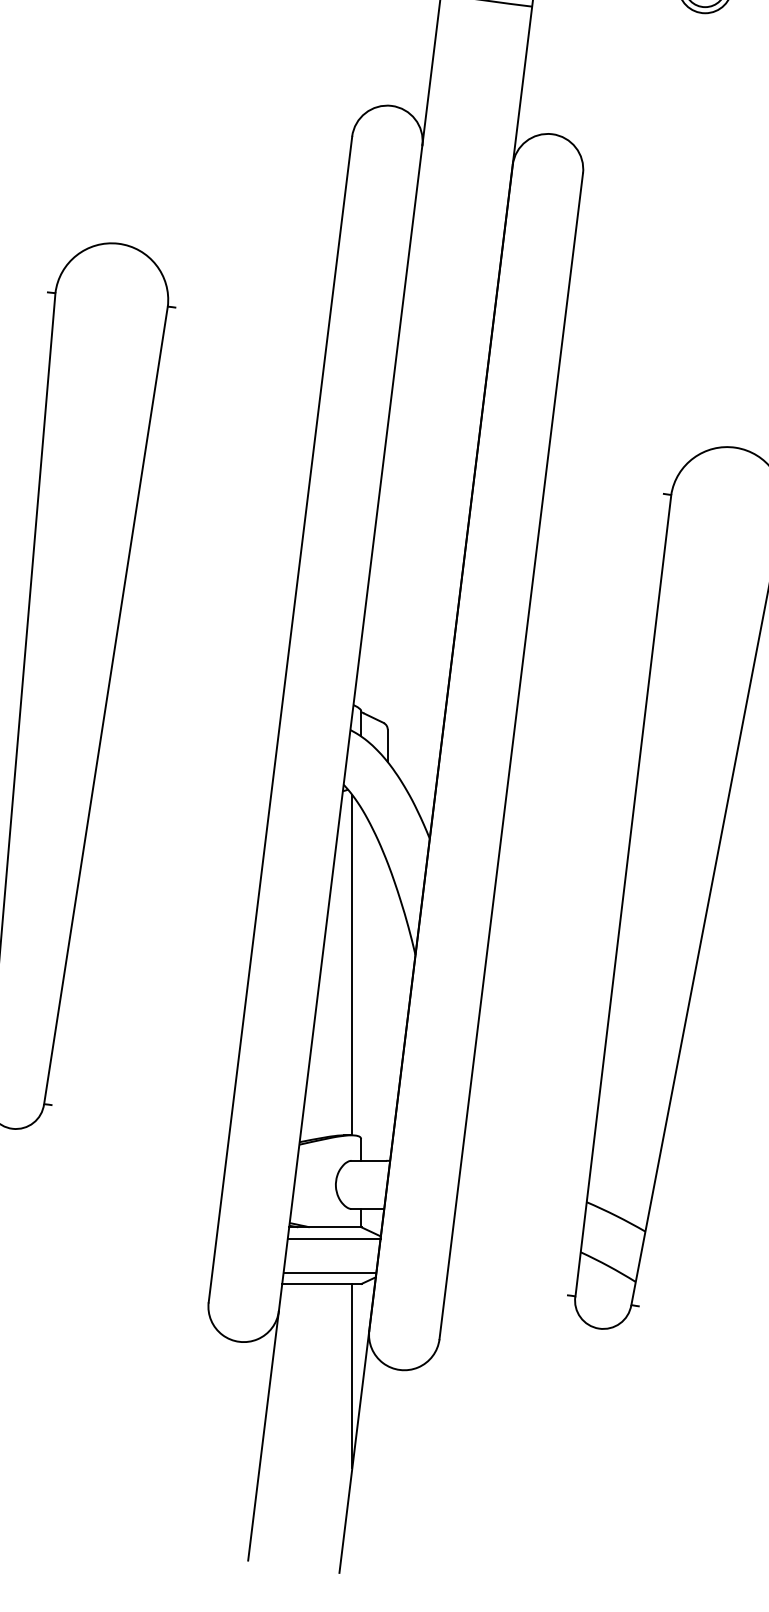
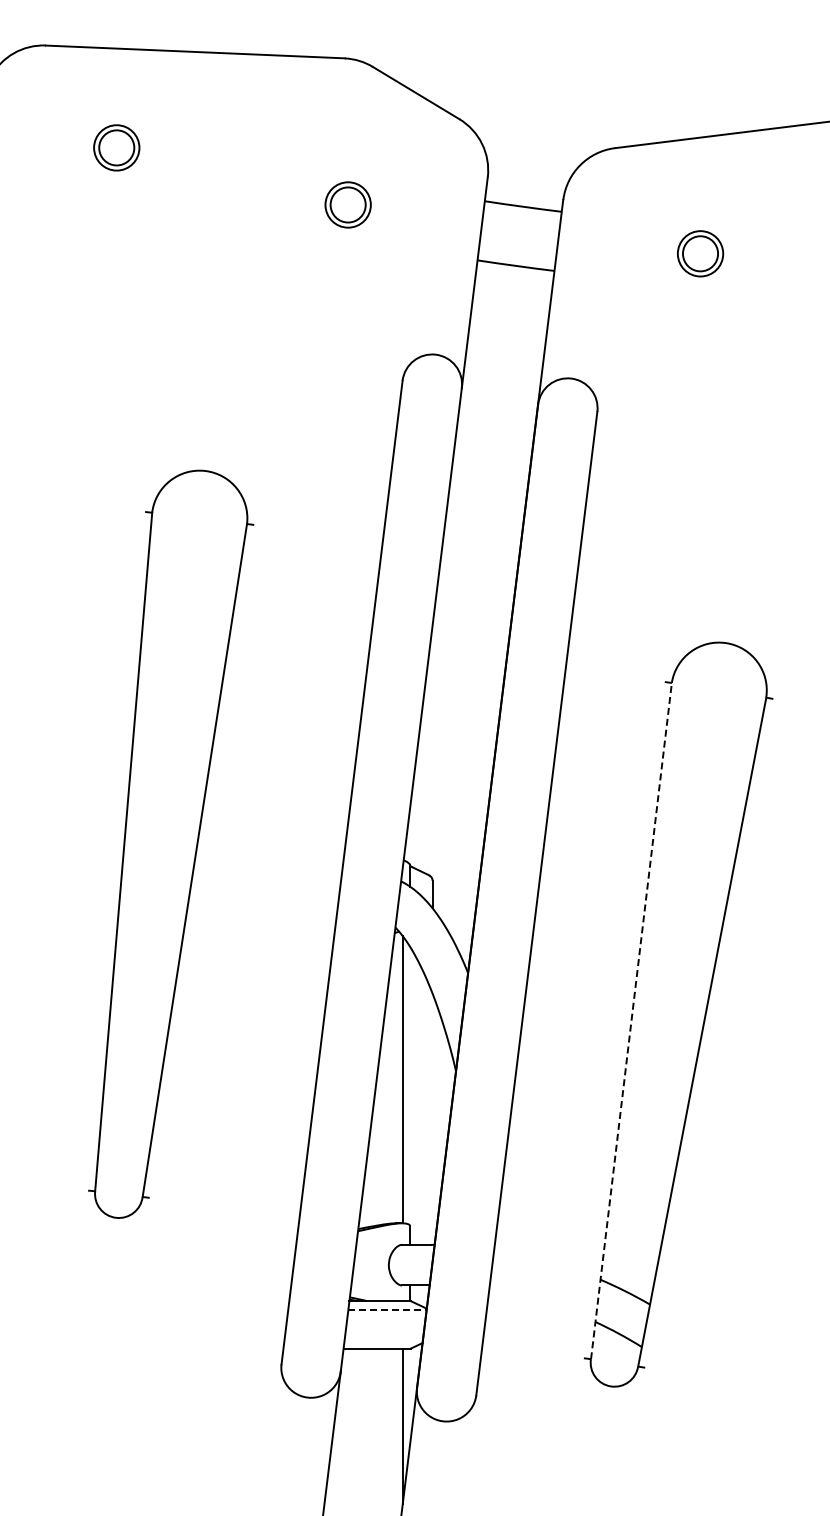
line: (623, 894) -> (631, 1020), solid -> dashed
line: (334, 1238) -> (387, 1310), solid -> dashed
line: (329, 1273) -> (383, 1339), removed

